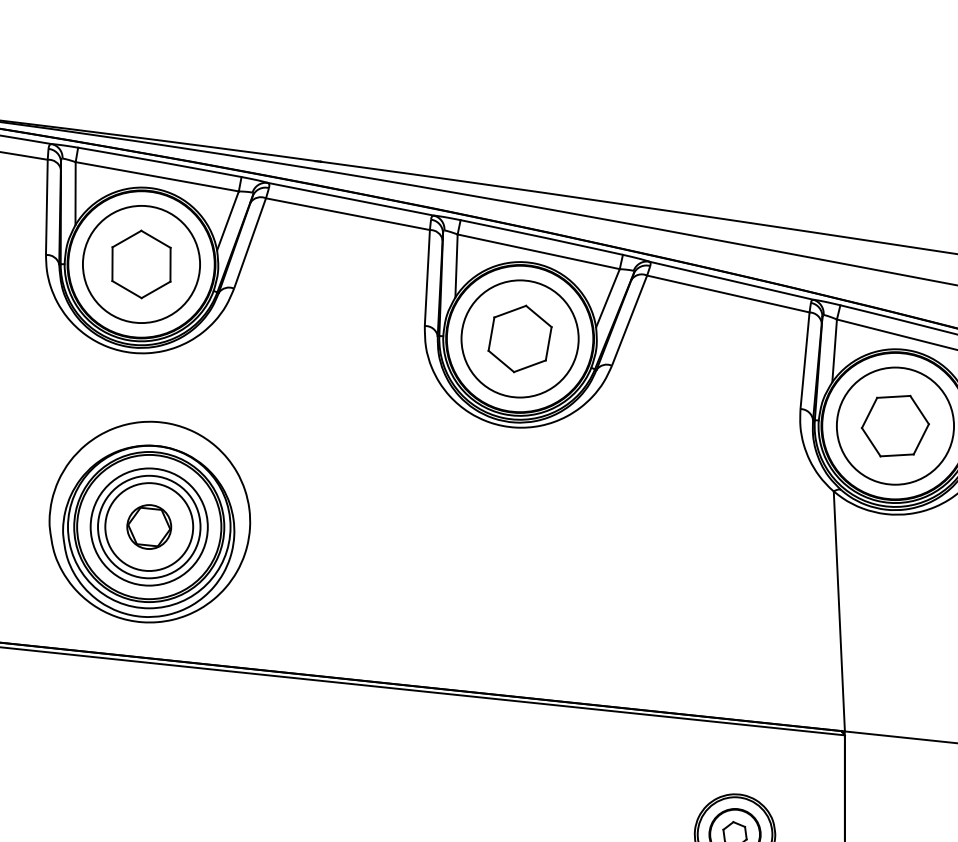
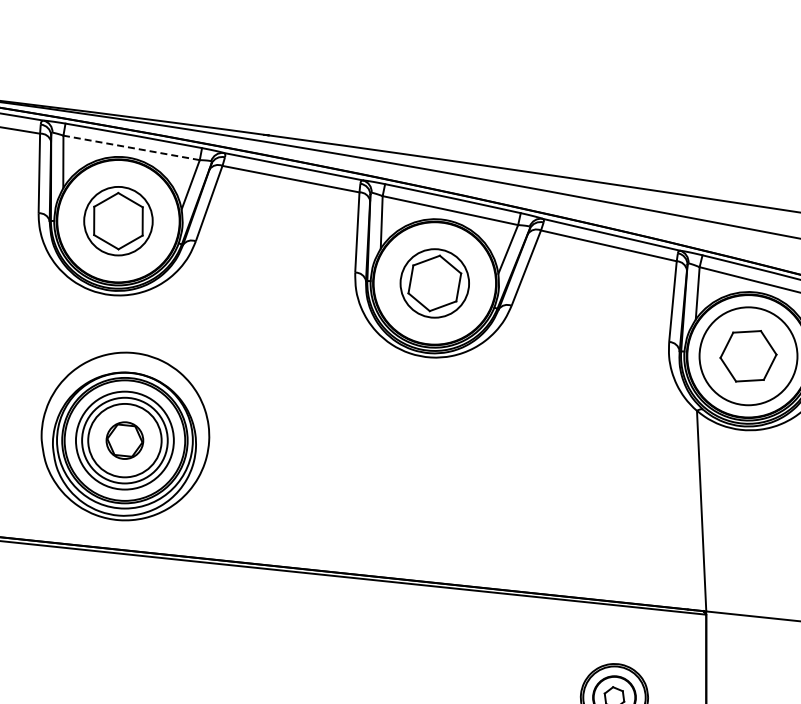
line: (157, 176) -> (131, 147), solid -> dashed
circle: (141, 264) -> (118, 221), size x0.7
circle: (519, 339) -> (434, 283), size x0.7

